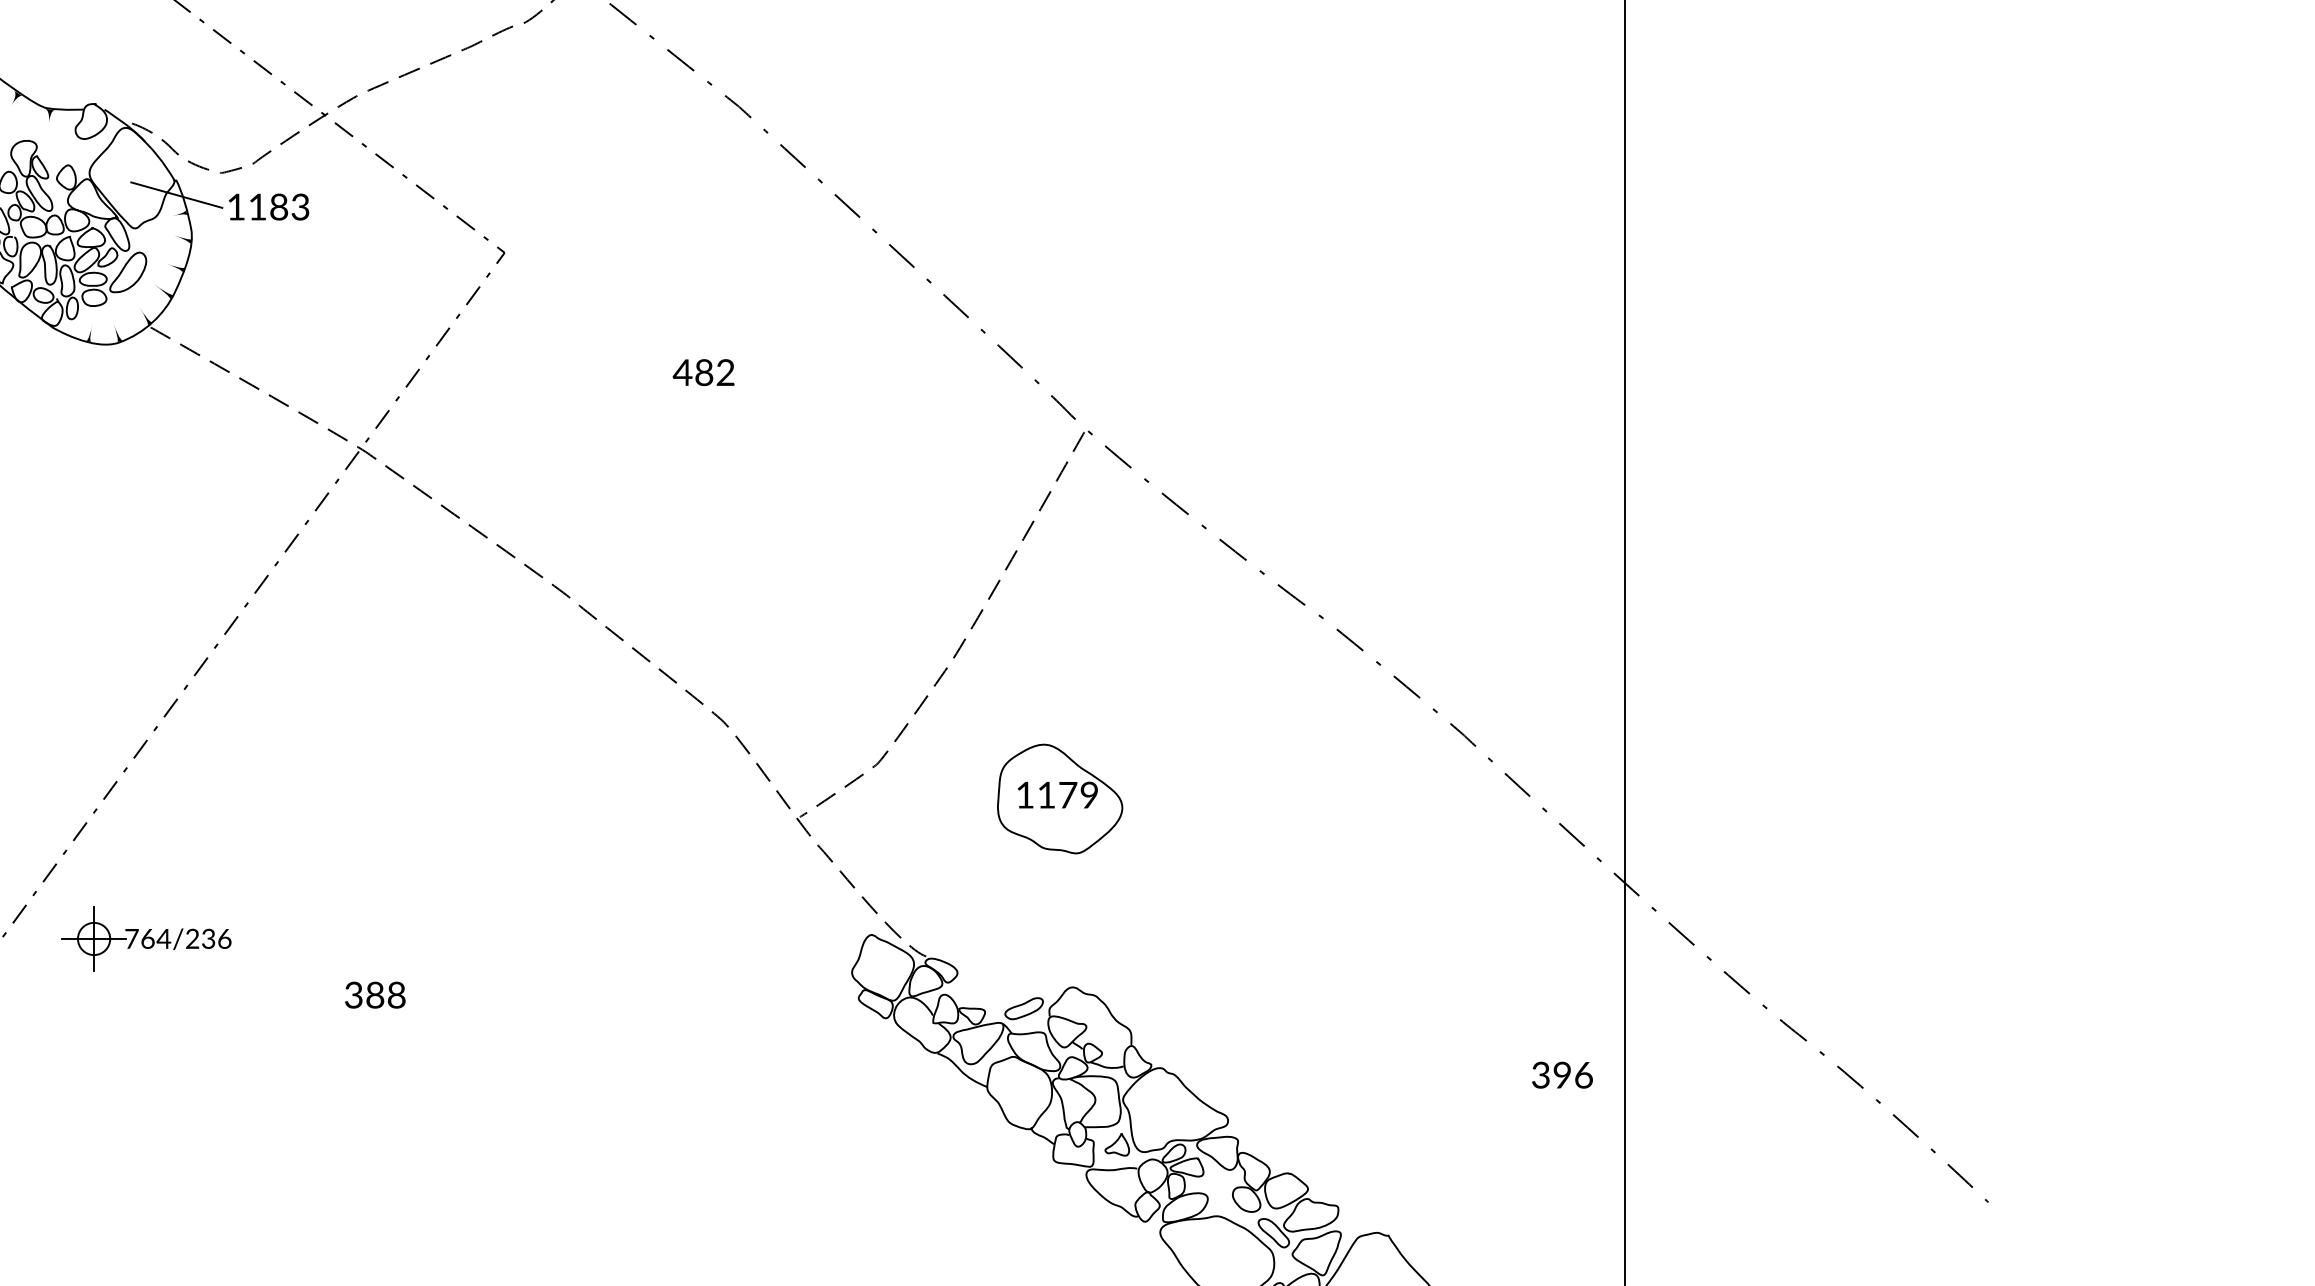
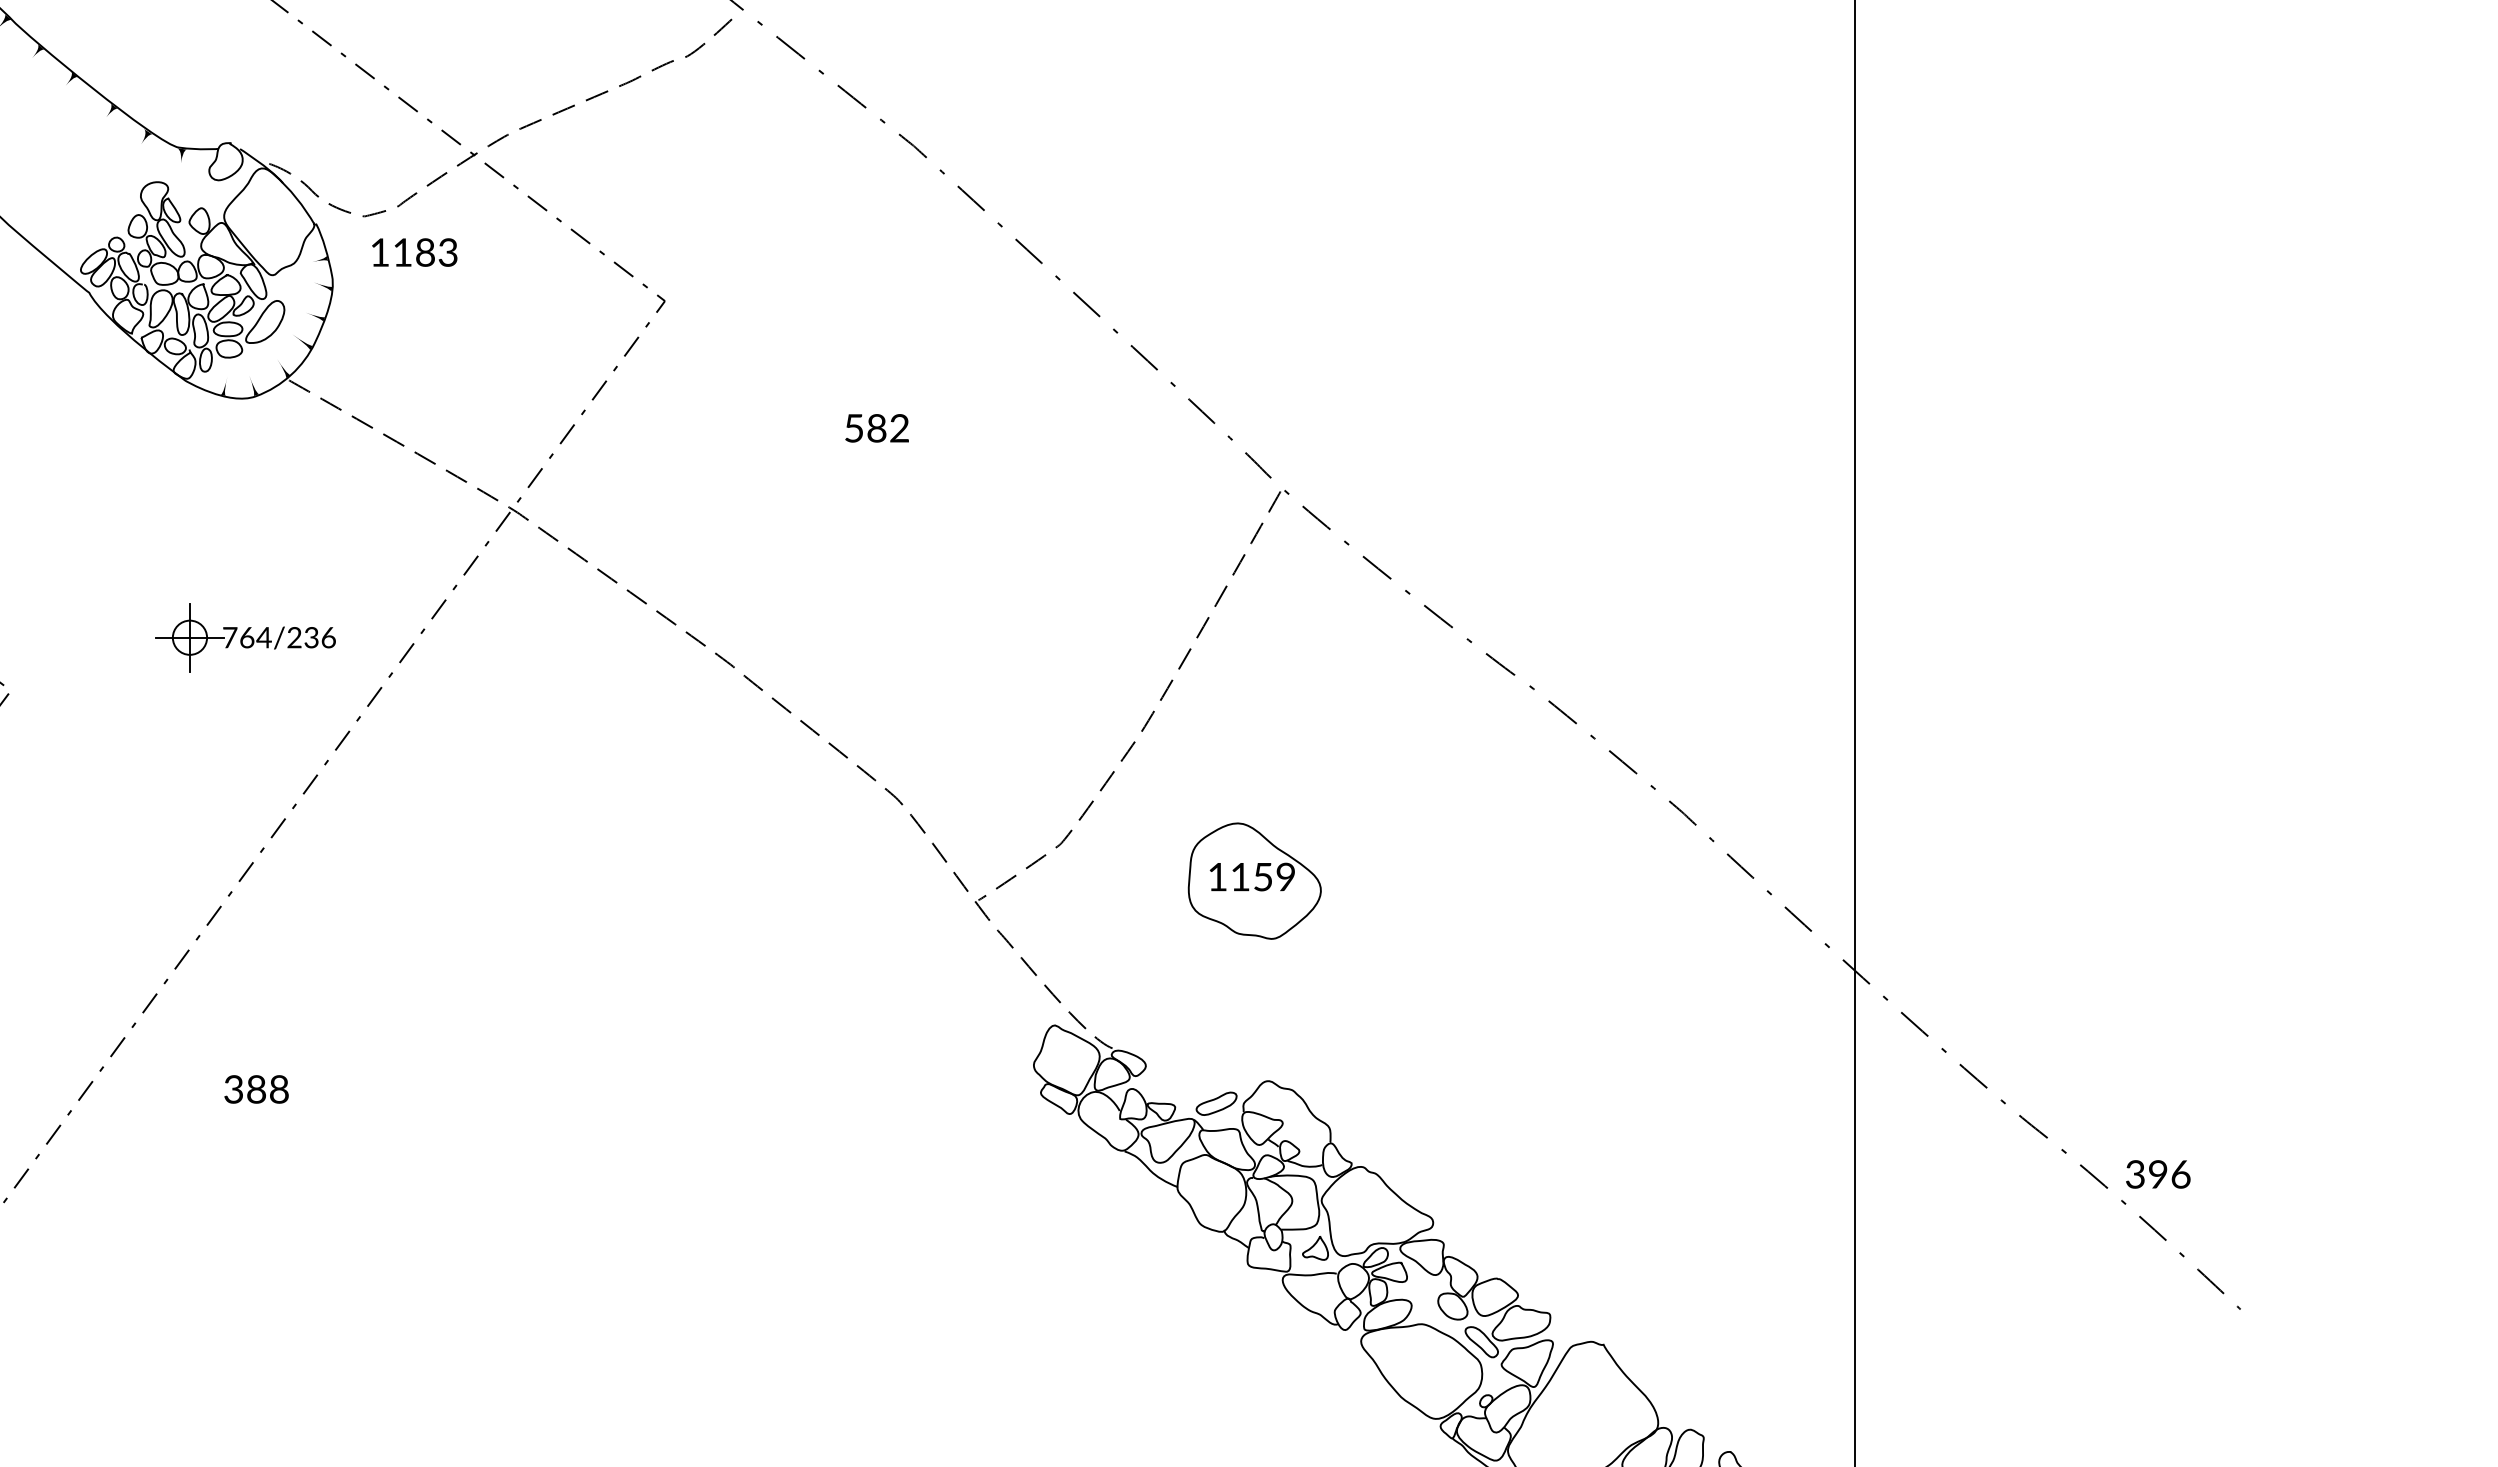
line: (176, 194) -> (316, 239), removed
text: (682, 372) -> (853, 428), 482 -> 582
text: (1068, 795) -> (1263, 877), 1179 -> 1159
part: (146, 938) -> (245, 637), moved
text: (375, 995) -> (256, 1089), moved
text: (1562, 1075) -> (2158, 1174), moved

